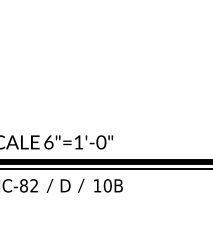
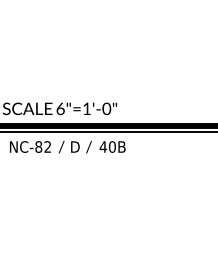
text: (97, 185) -> (103, 146), 10B -> 40B

